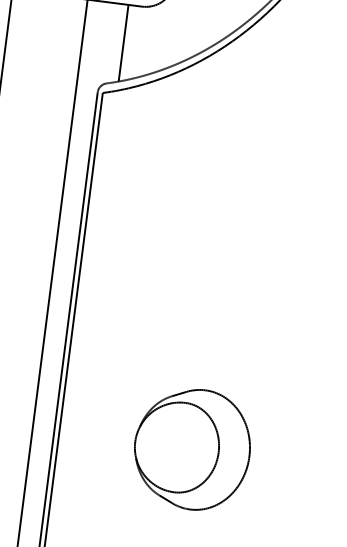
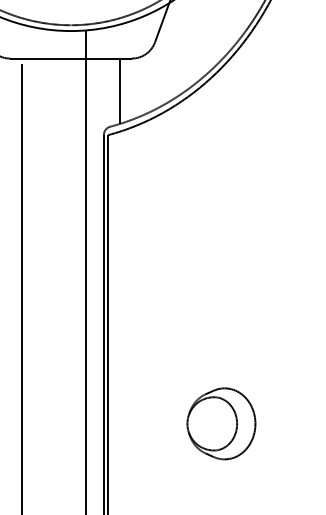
part: (192, 448) -> (221, 423), size x0.7

